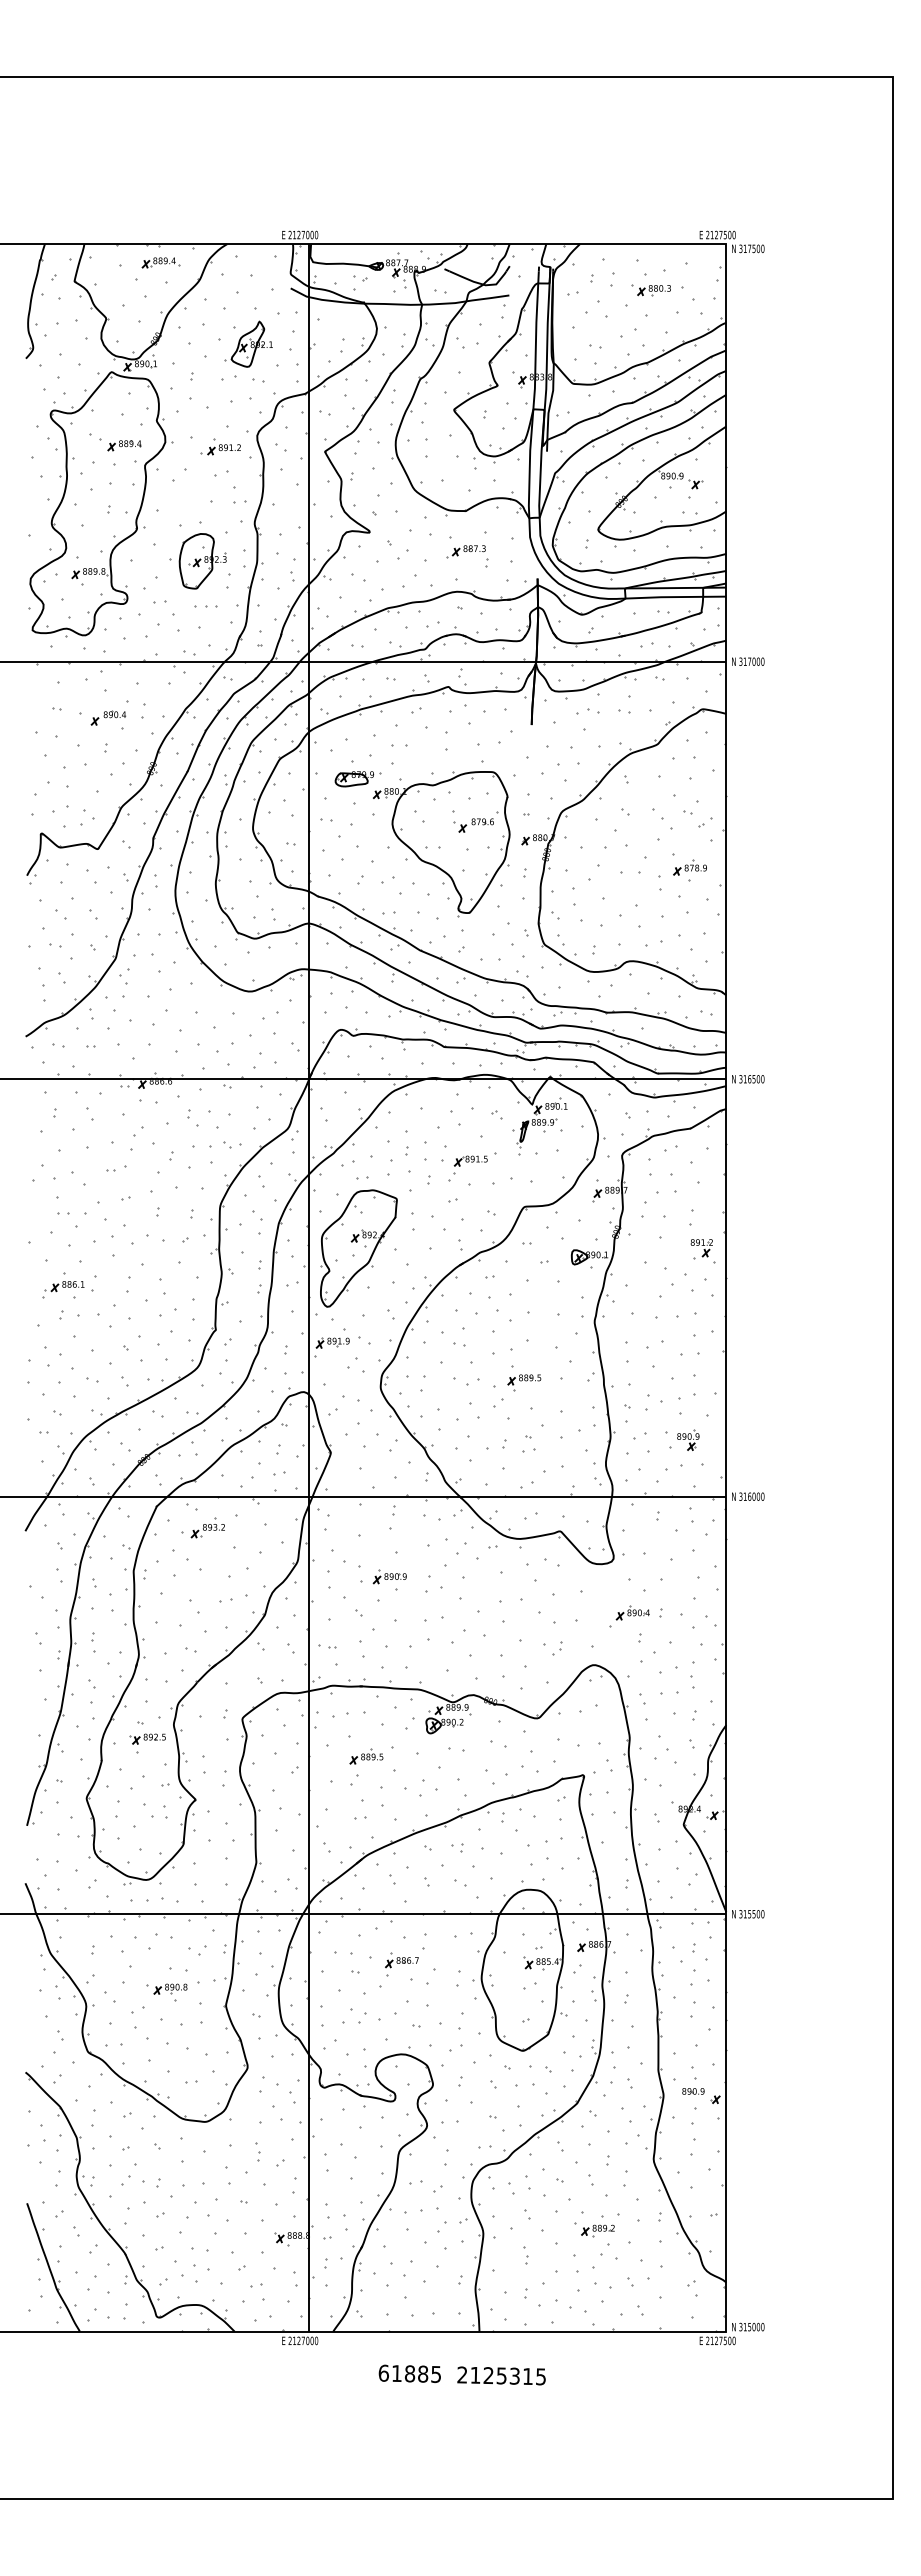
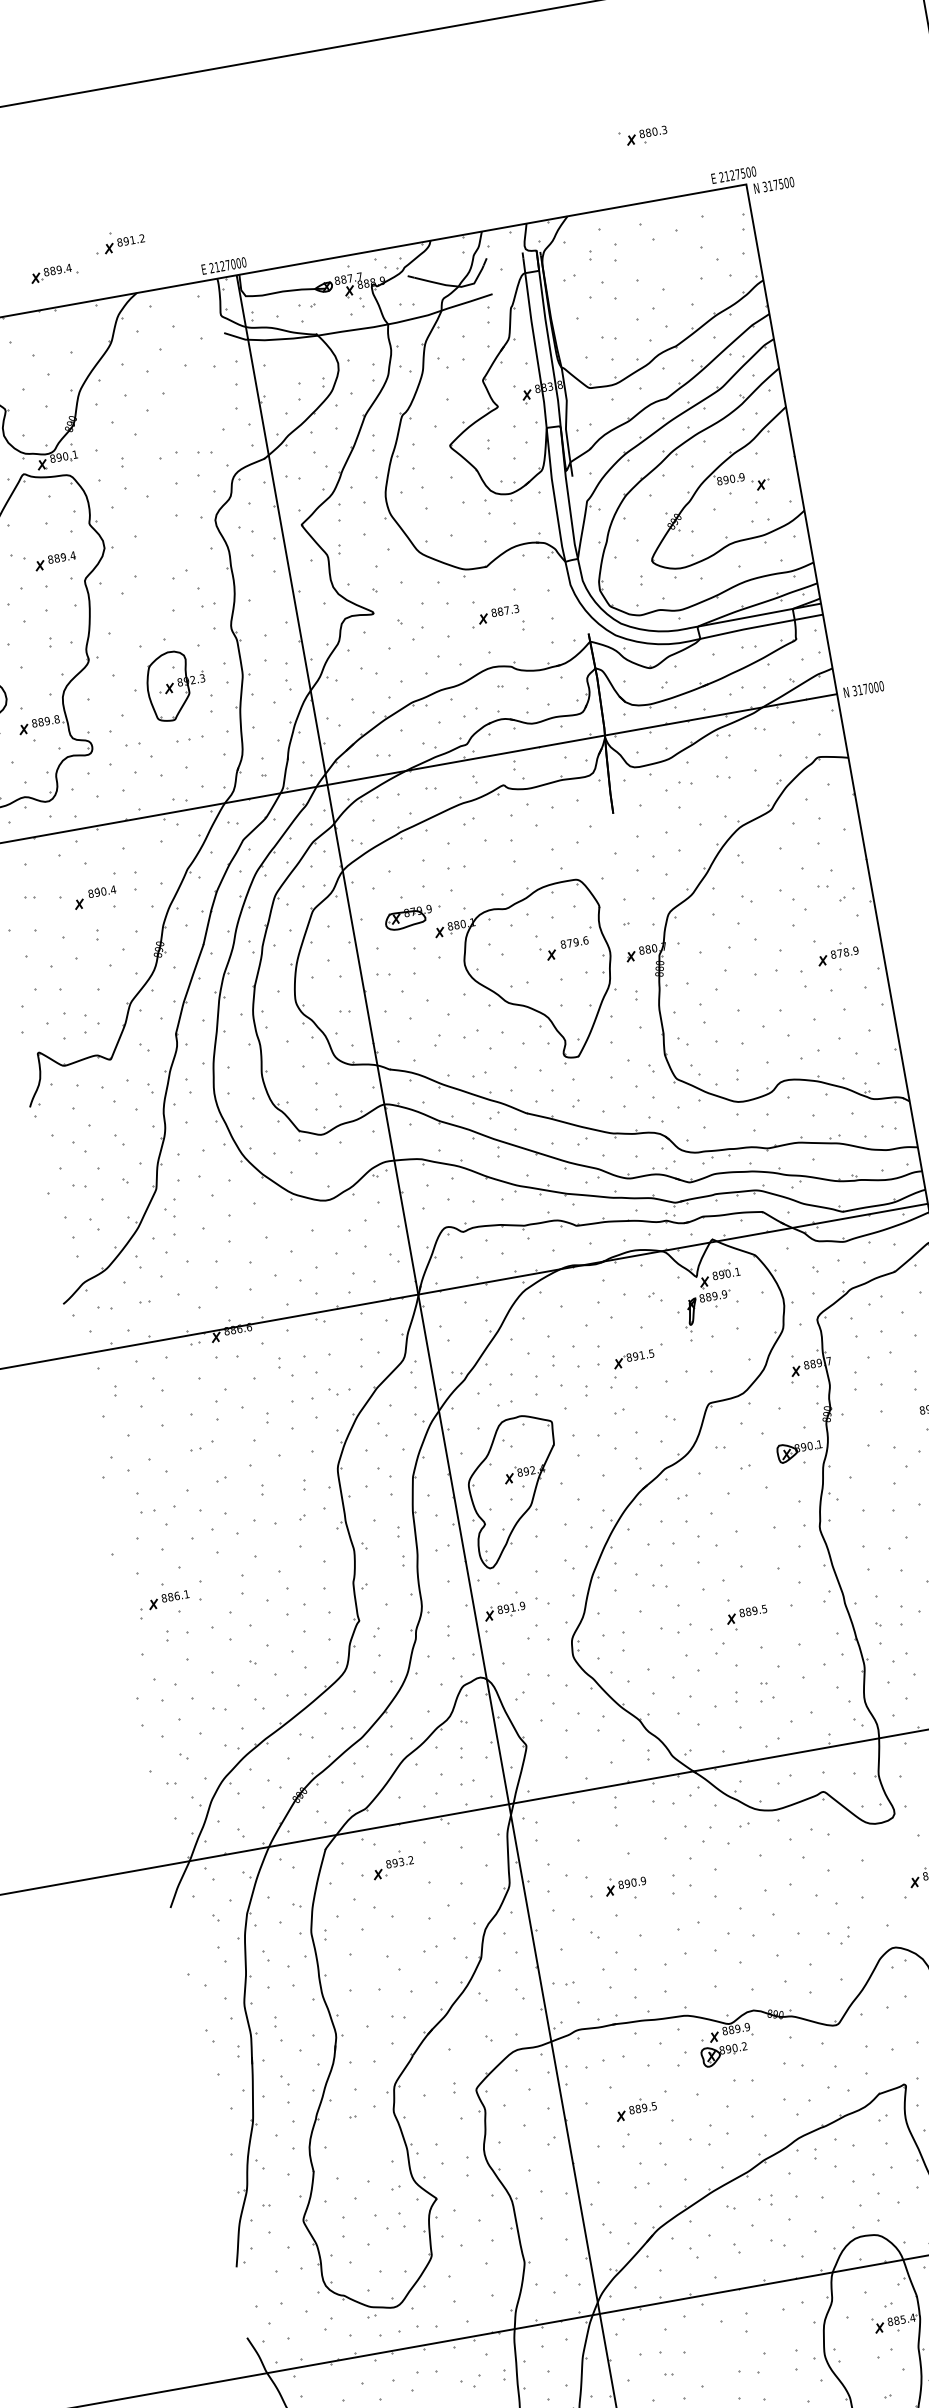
part: (160, 262) -> (53, 272), moved
part: (650, 290) -> (642, 136), moved
part: (248, 343) -> (184, 409), removed
part: (220, 446) -> (119, 241), moved
part: (147, 1743) -> (365, 2140), removed
part: (401, 1964) -> (723, 2355), removed

